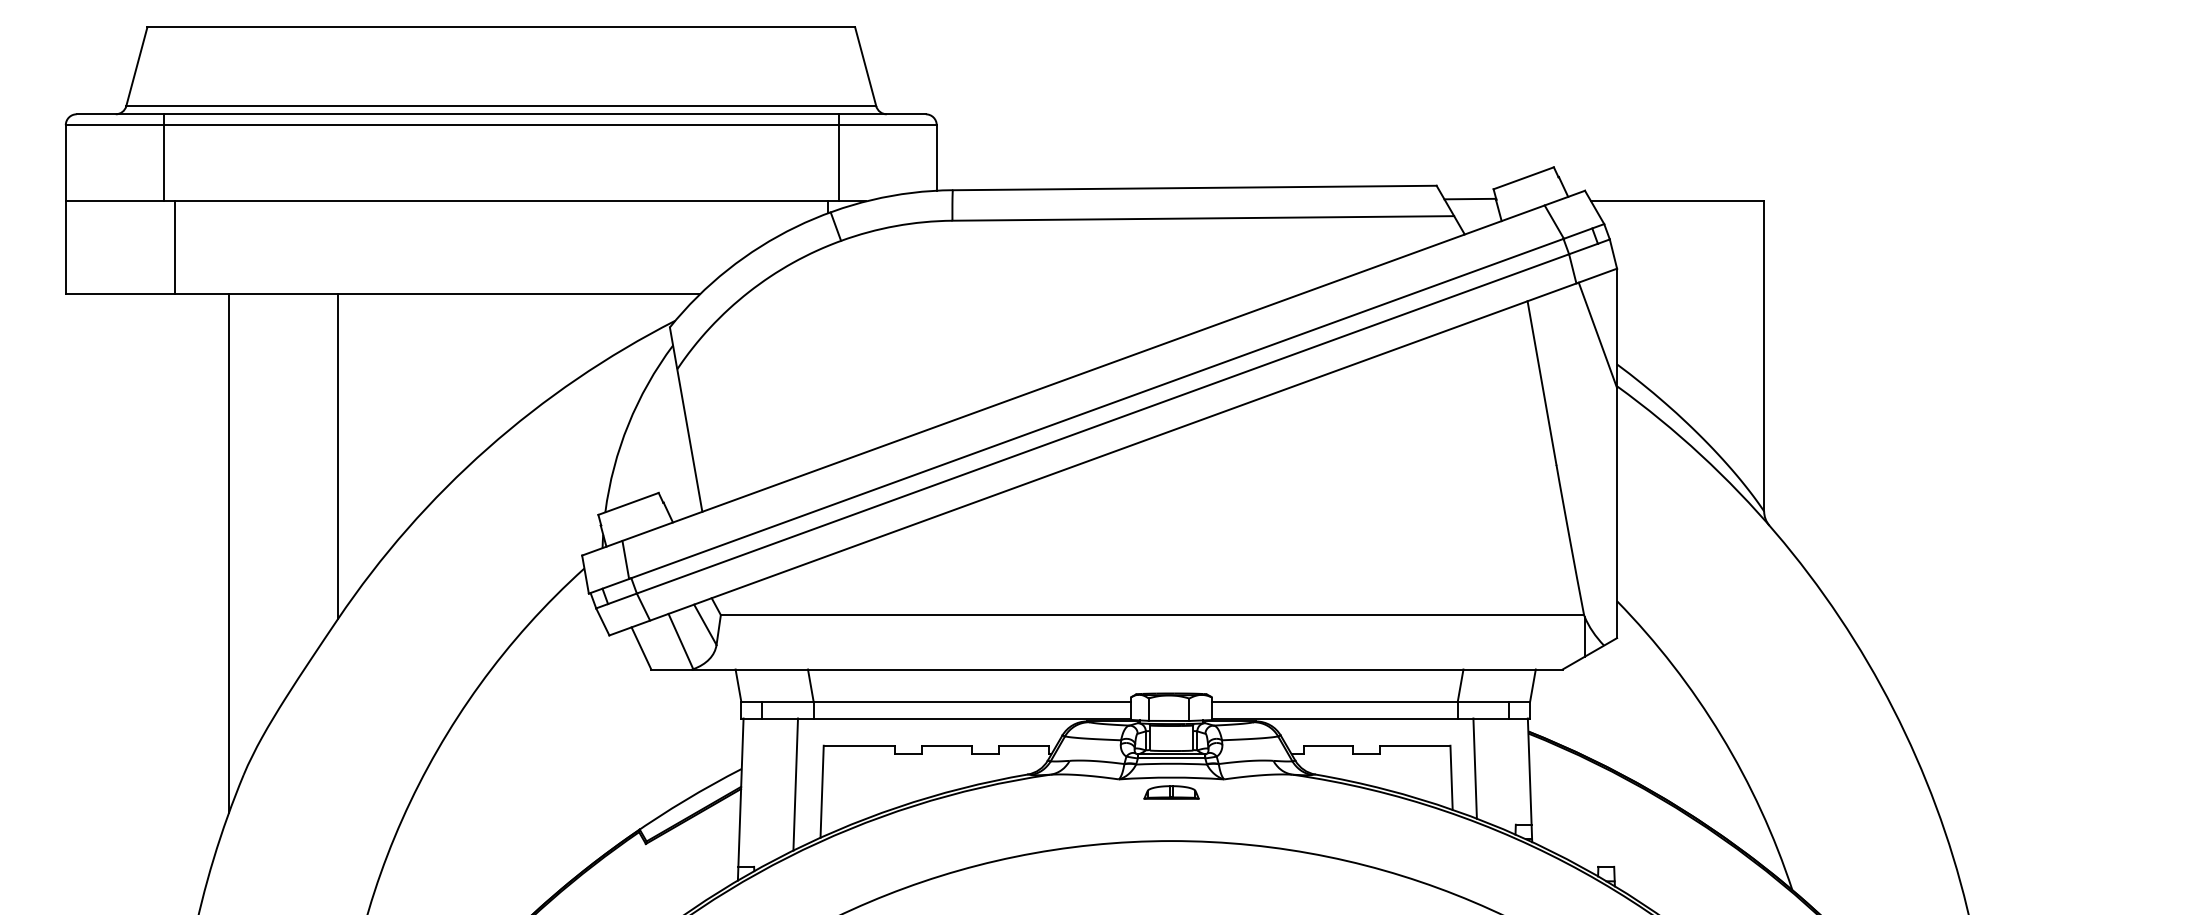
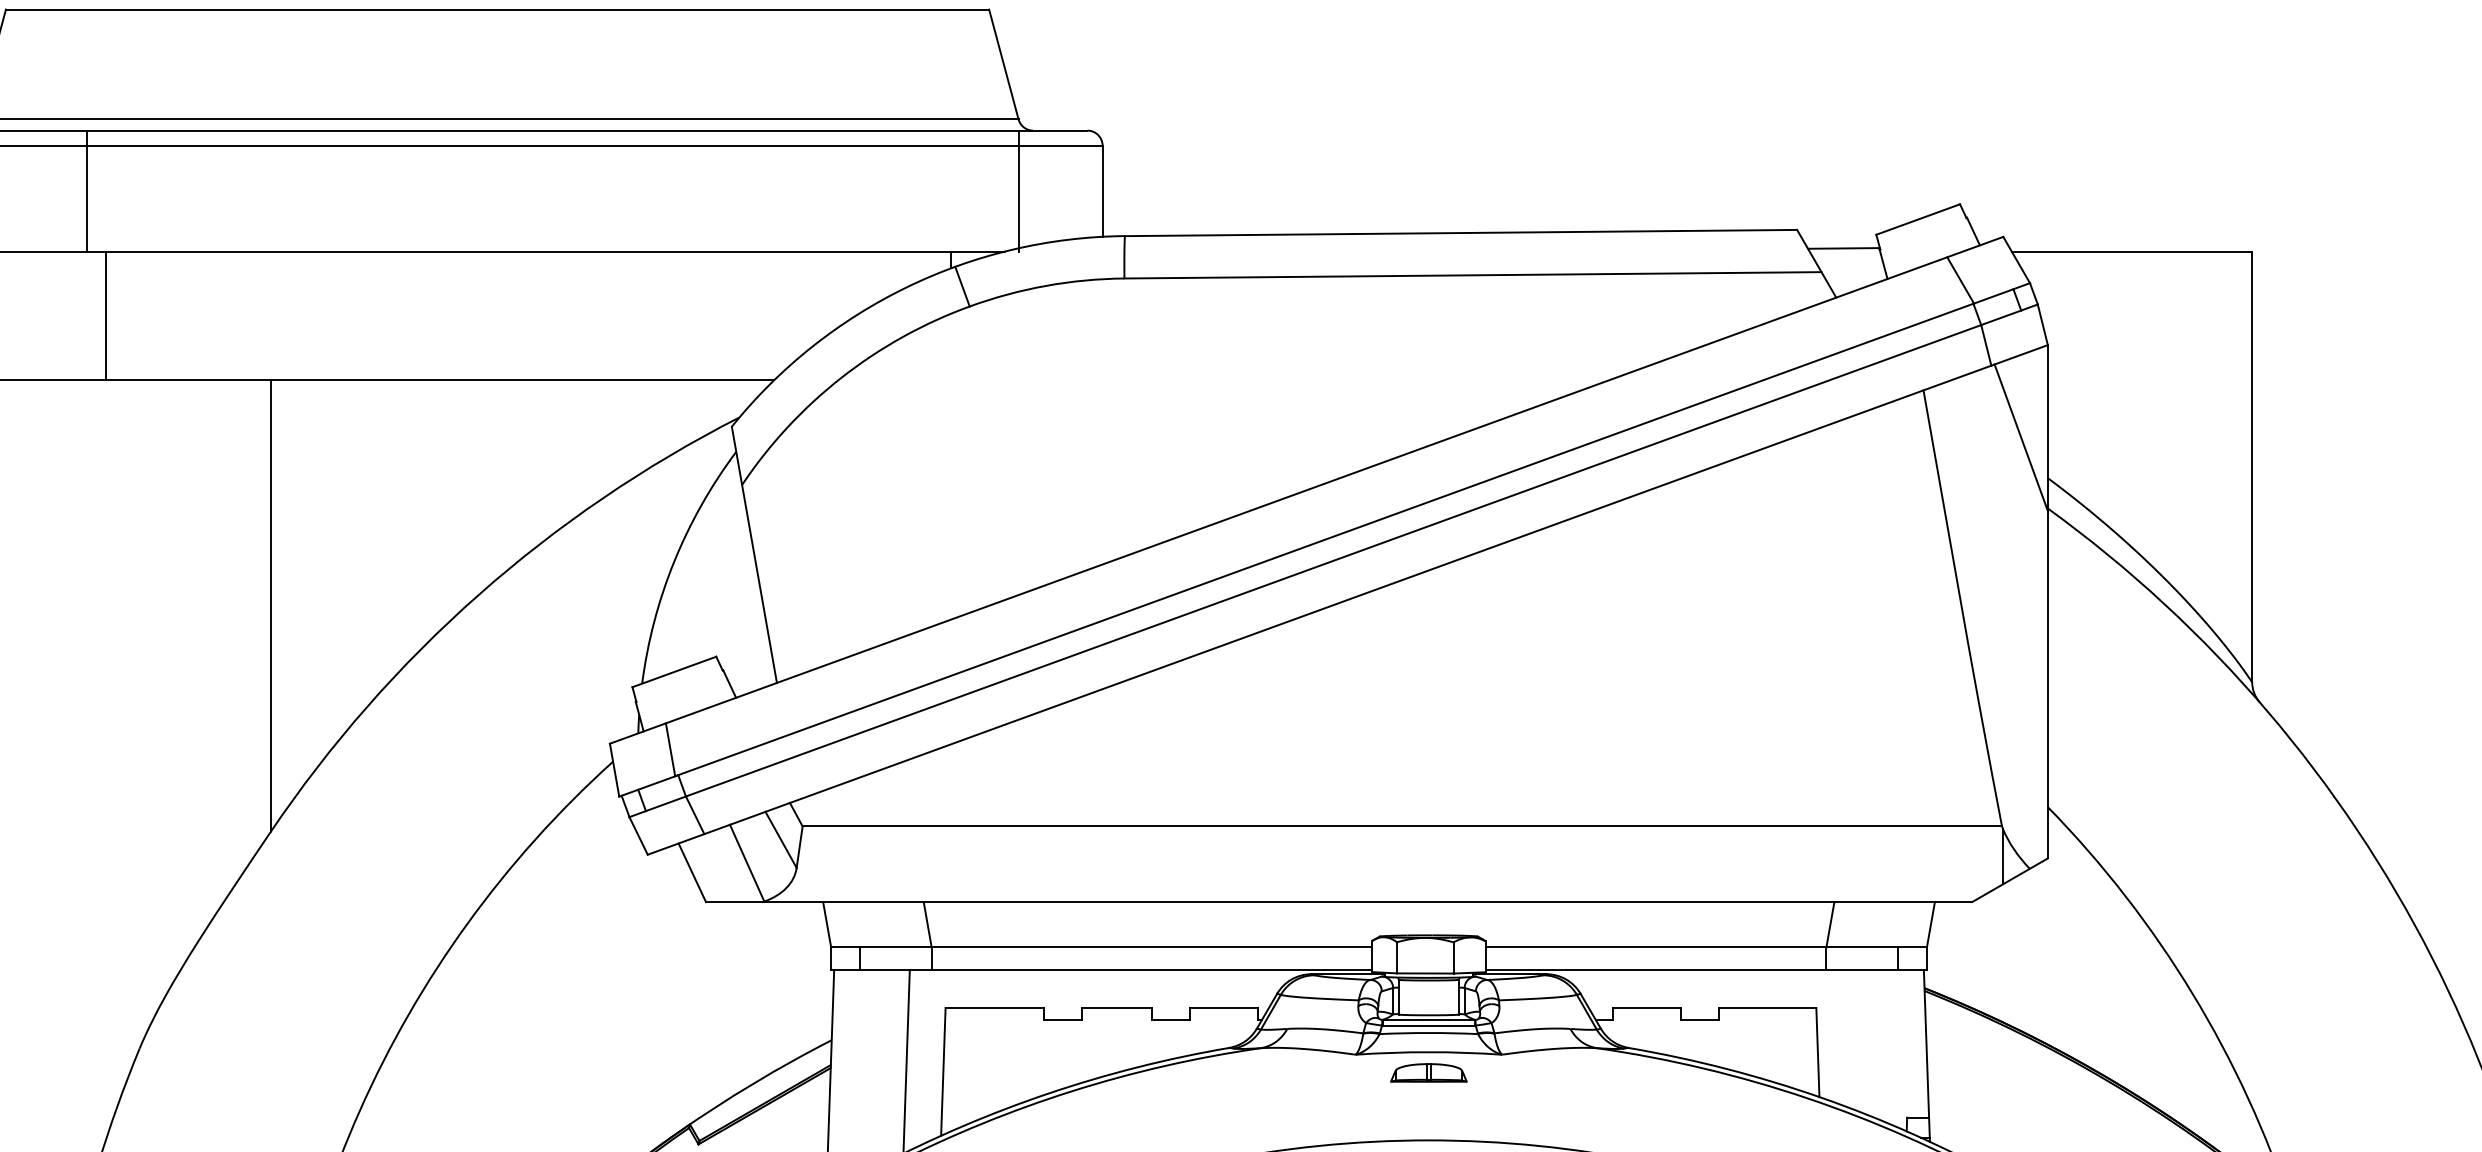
line: (163, 157) -> (86, 190), moved
line: (838, 157) -> (1018, 190), moved
line: (174, 247) -> (106, 315), moved
line: (229, 552) -> (119, 739), removed
line: (1474, 768) -> (1849, 1039), removed

